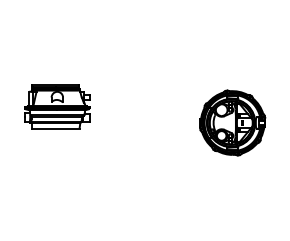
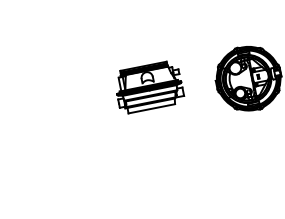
part: (57, 106) -> (149, 86), moved

